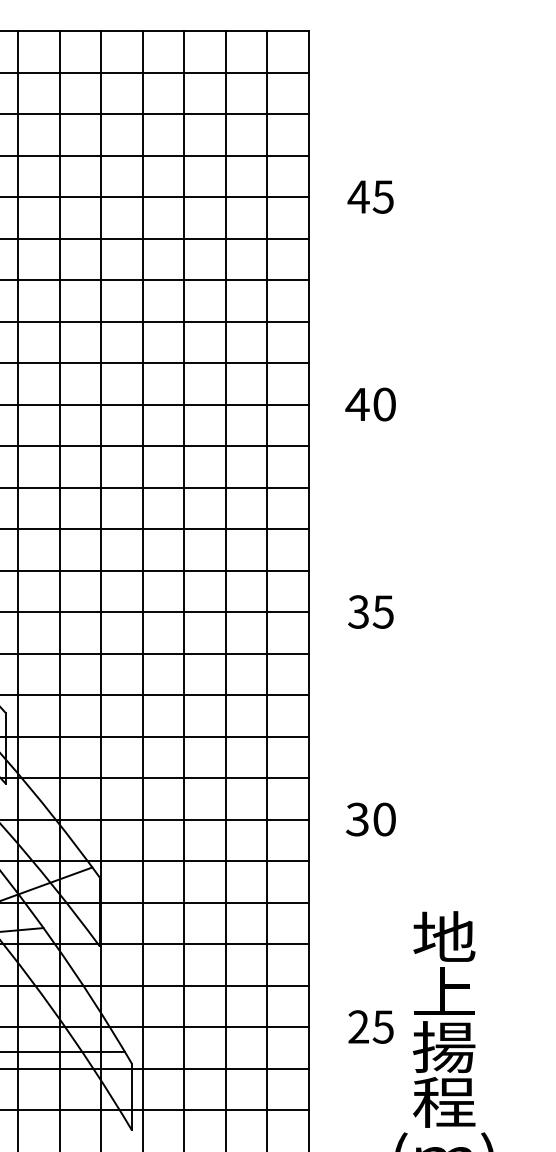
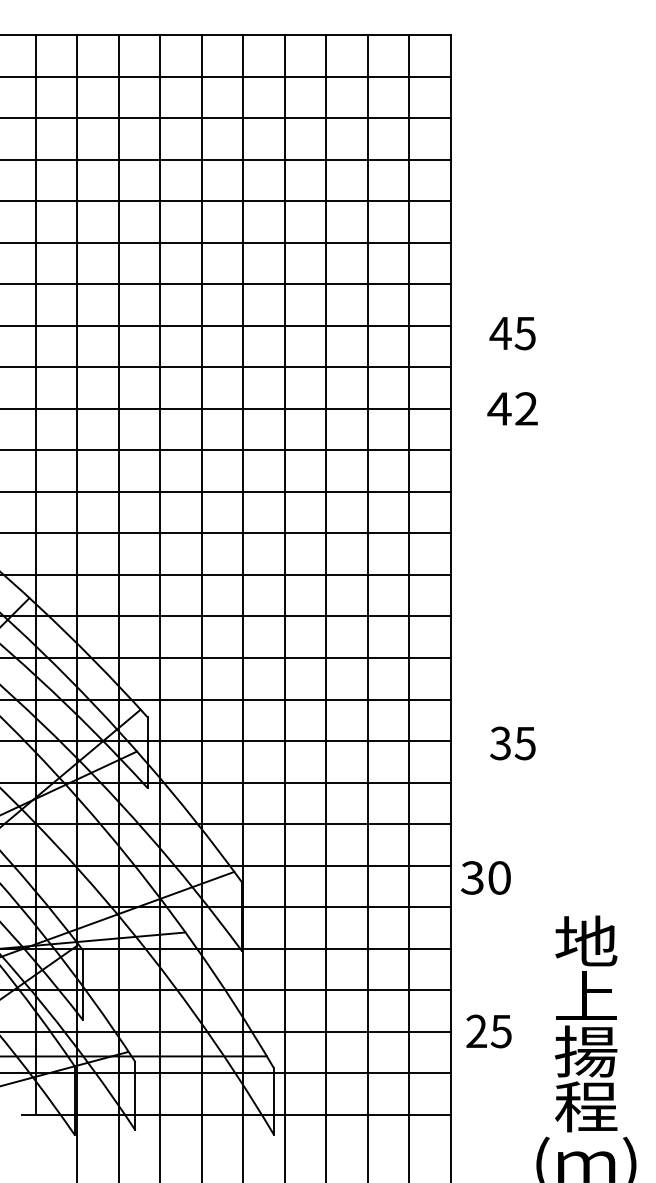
text: (370, 197) -> (512, 333), moved
text: (384, 404) -> (526, 408), 40 -> 42
text: (370, 612) -> (512, 743), moved
text: (370, 819) -> (485, 877), moved
text: (370, 1027) -> (488, 1031), moved

